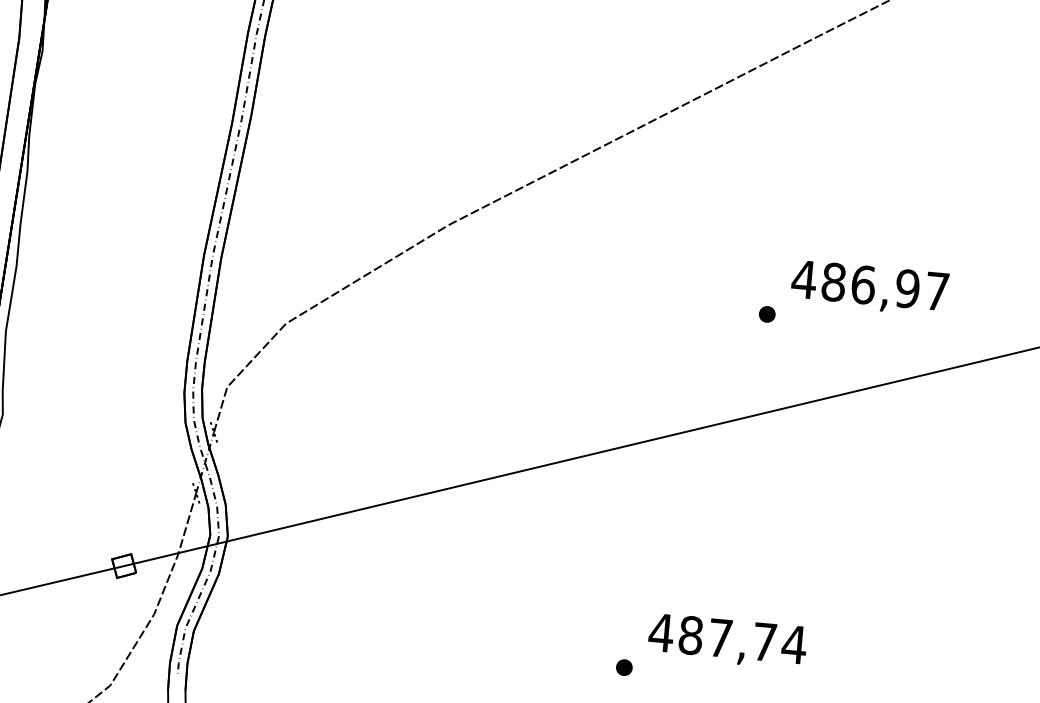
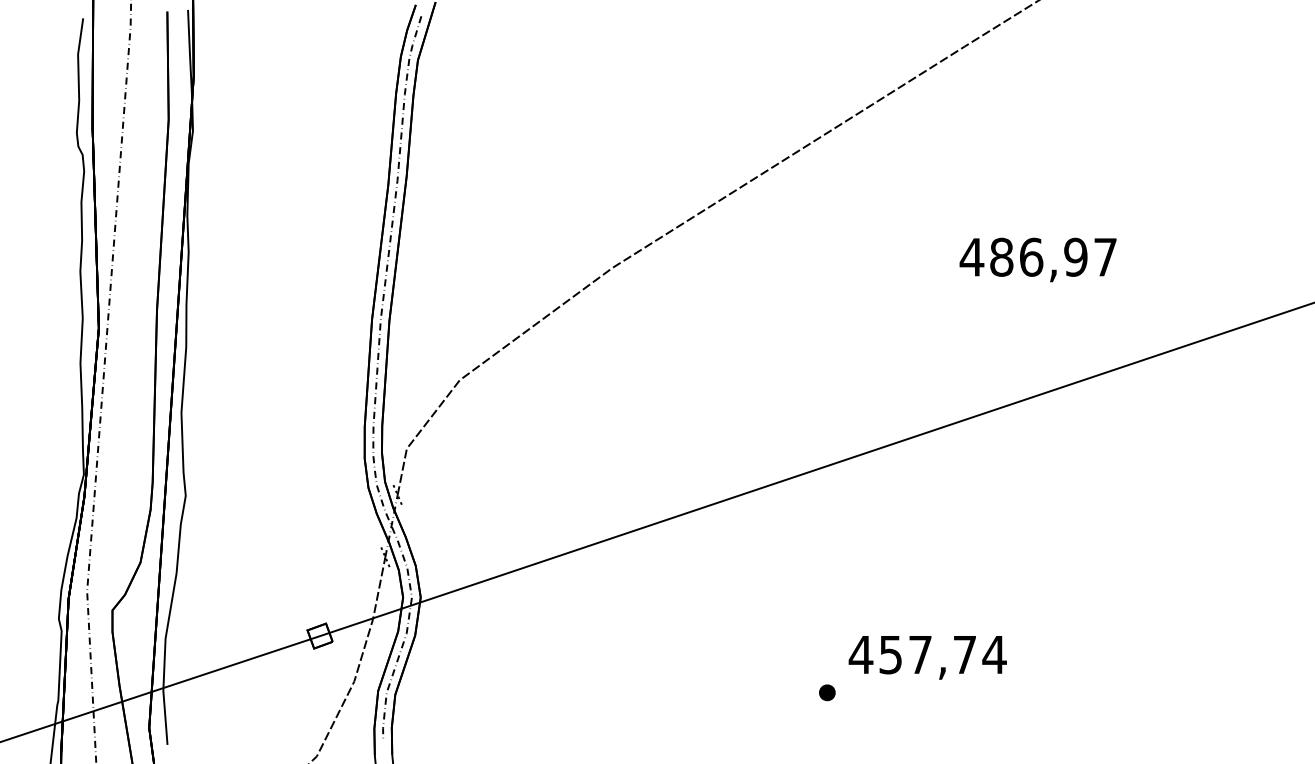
text: (869, 287) -> (1037, 259), moved
part: (767, 314) -> (938, 328), removed
text: (690, 635) -> (890, 654), 487,74 -> 457,74

